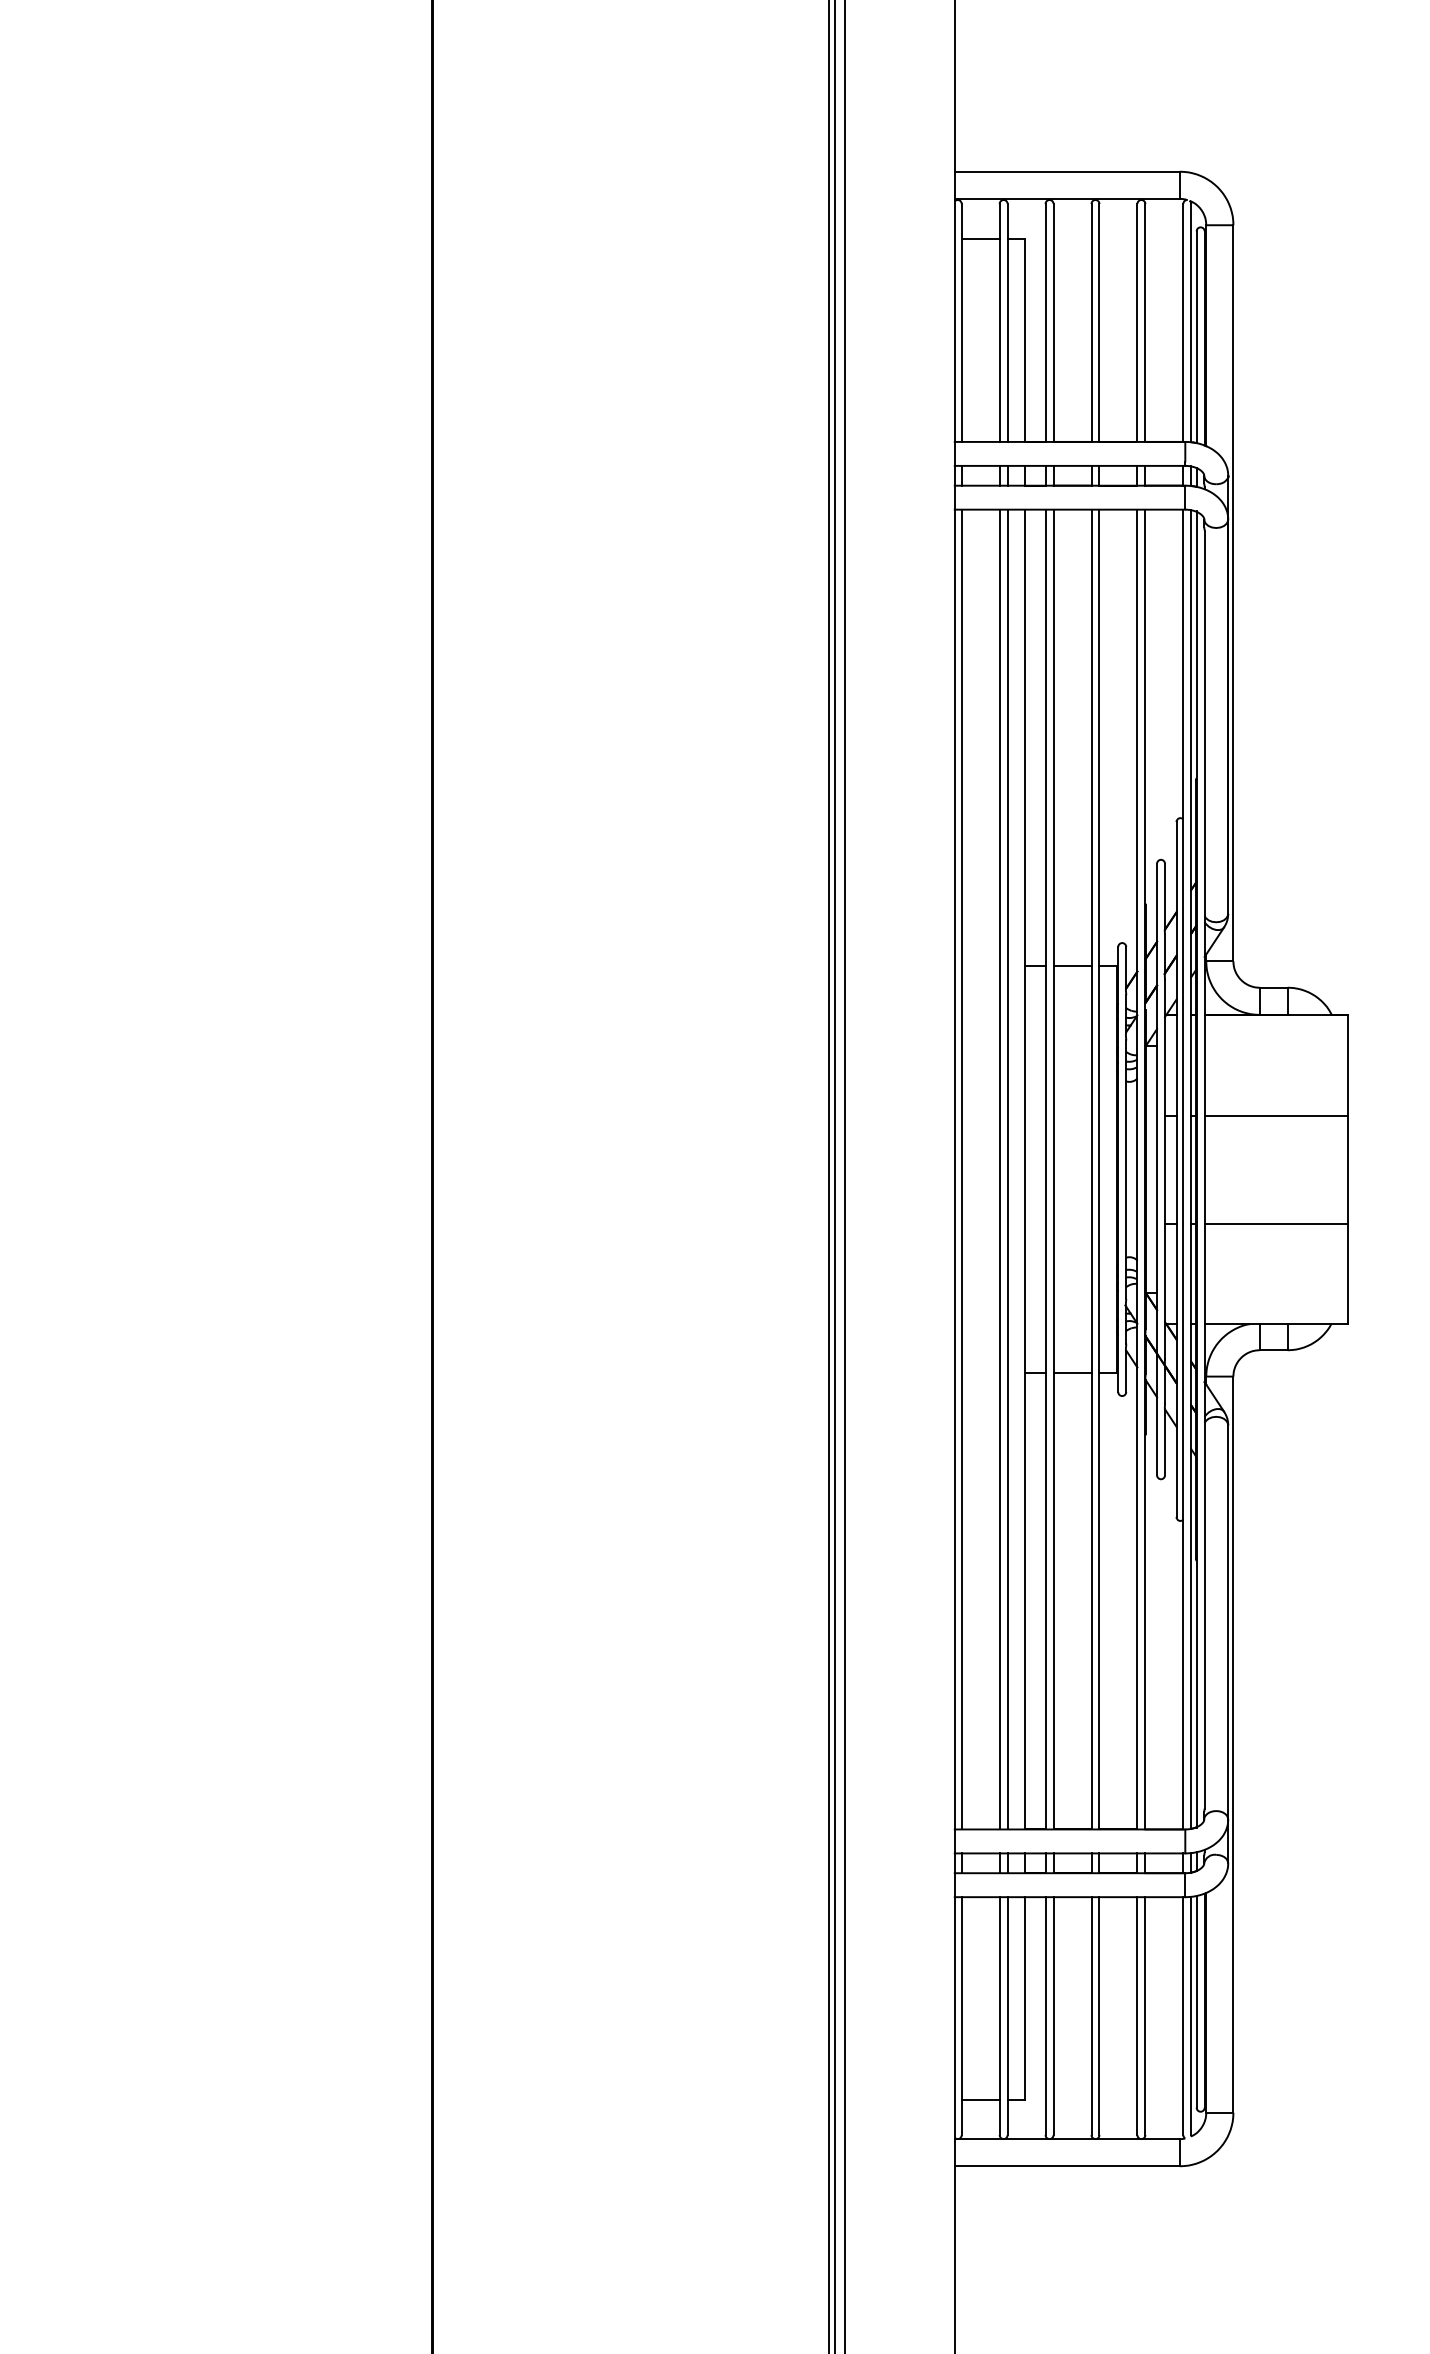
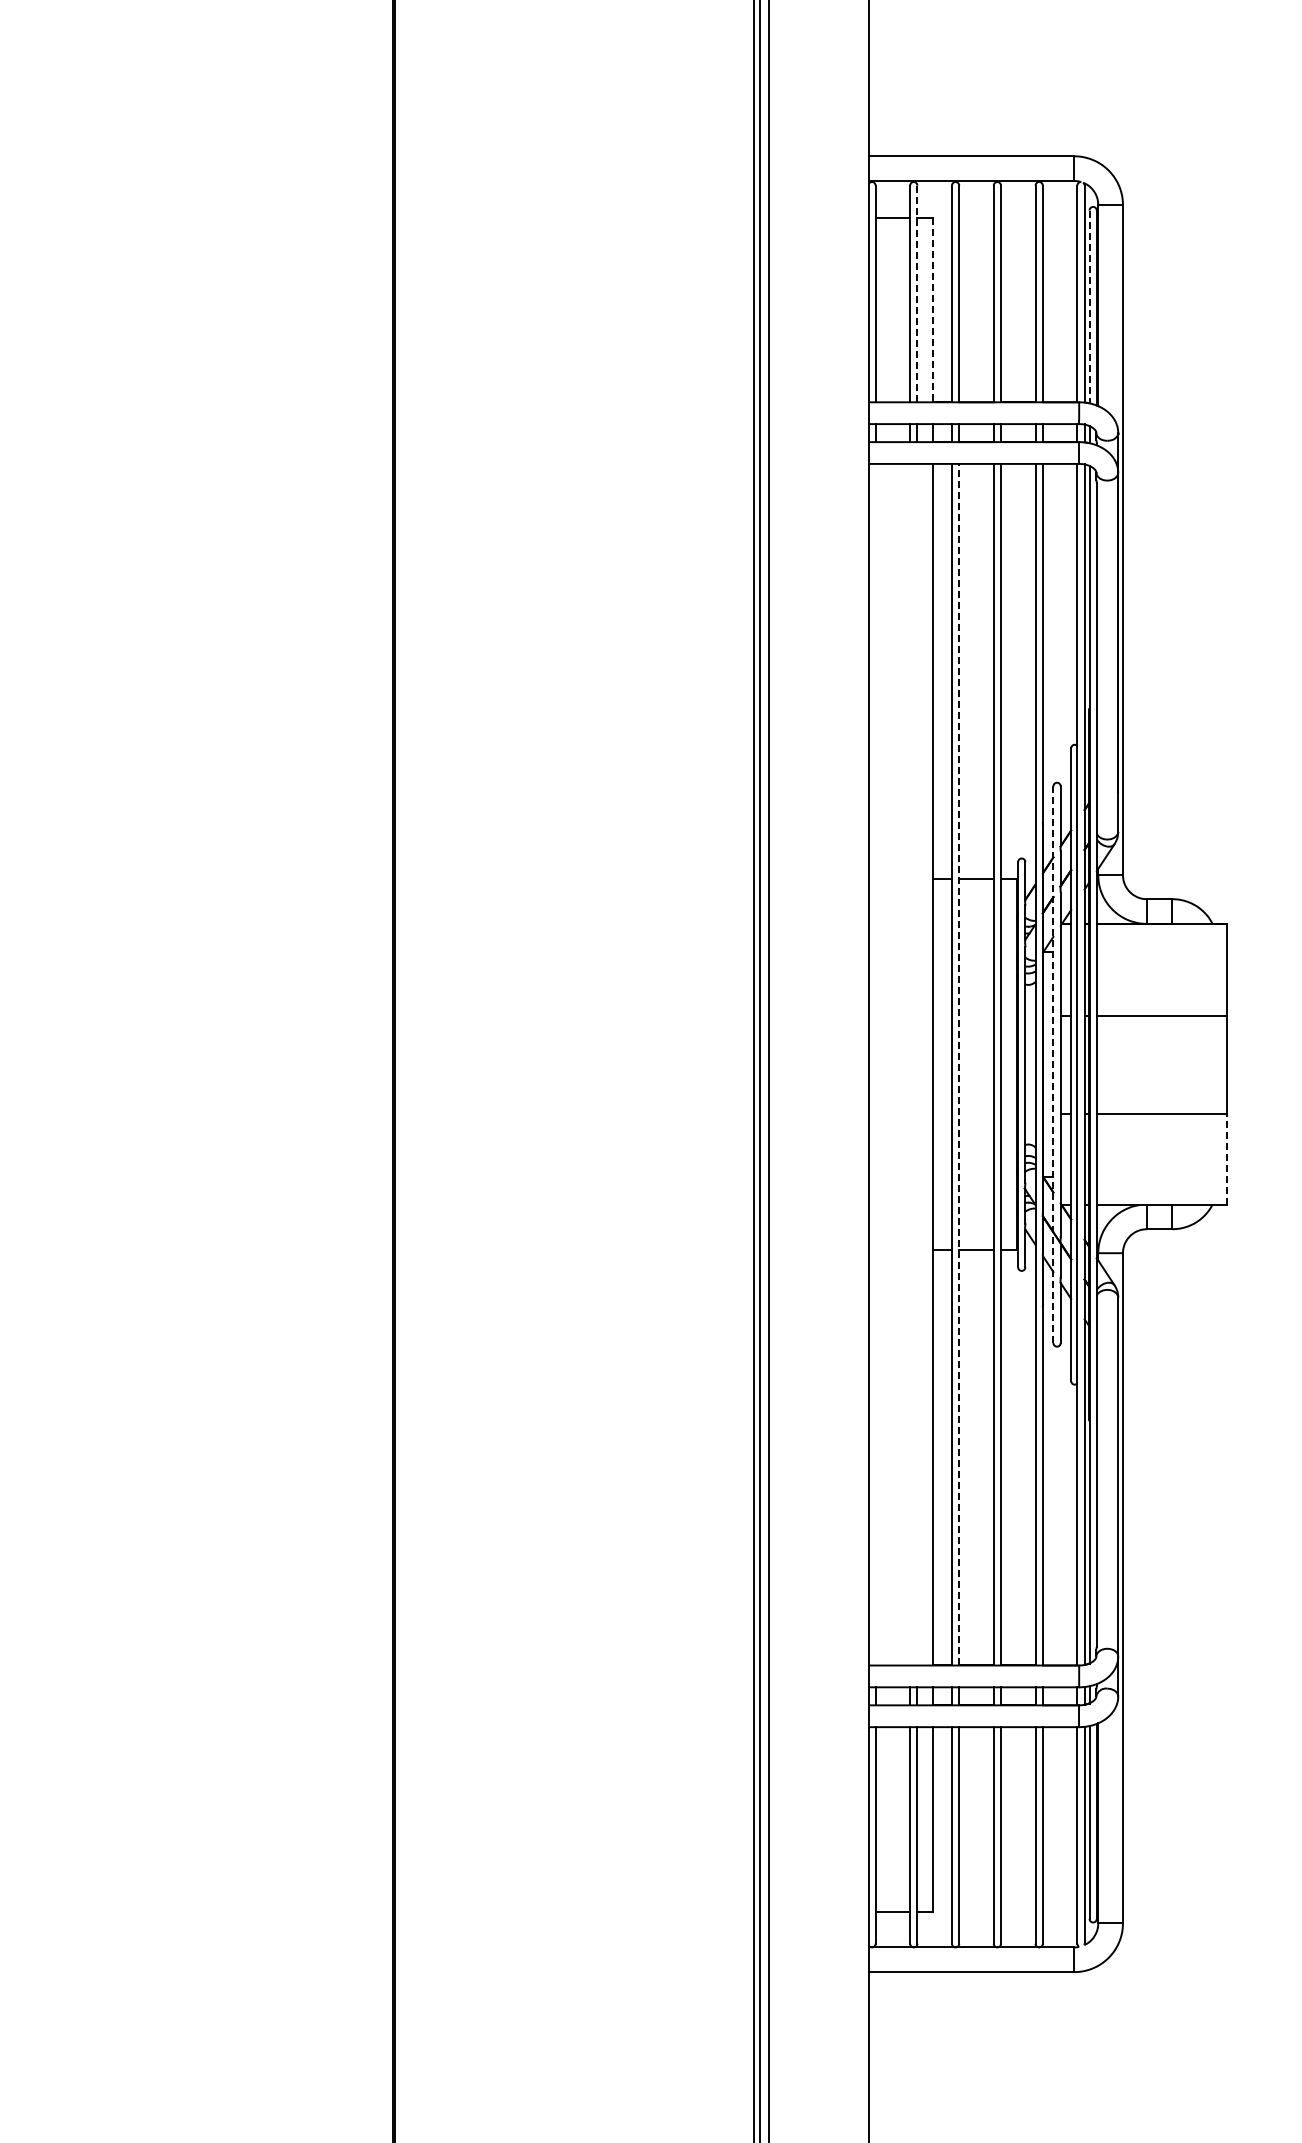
line: (1007, 322) -> (917, 293), solid -> dashed
line: (1196, 337) -> (1089, 307), solid -> dashed
line: (1025, 341) -> (933, 310), solid -> dashed
line: (961, 1169) -> (875, 1064), removed
line: (1000, 1169) -> (910, 1064), removed
line: (1007, 1169) -> (917, 1064), removed
line: (1053, 1169) -> (959, 1064), solid -> dashed
line: (1157, 1170) -> (1053, 1065), solid -> dashed
line: (1348, 1273) -> (1227, 1159), solid -> dashed

